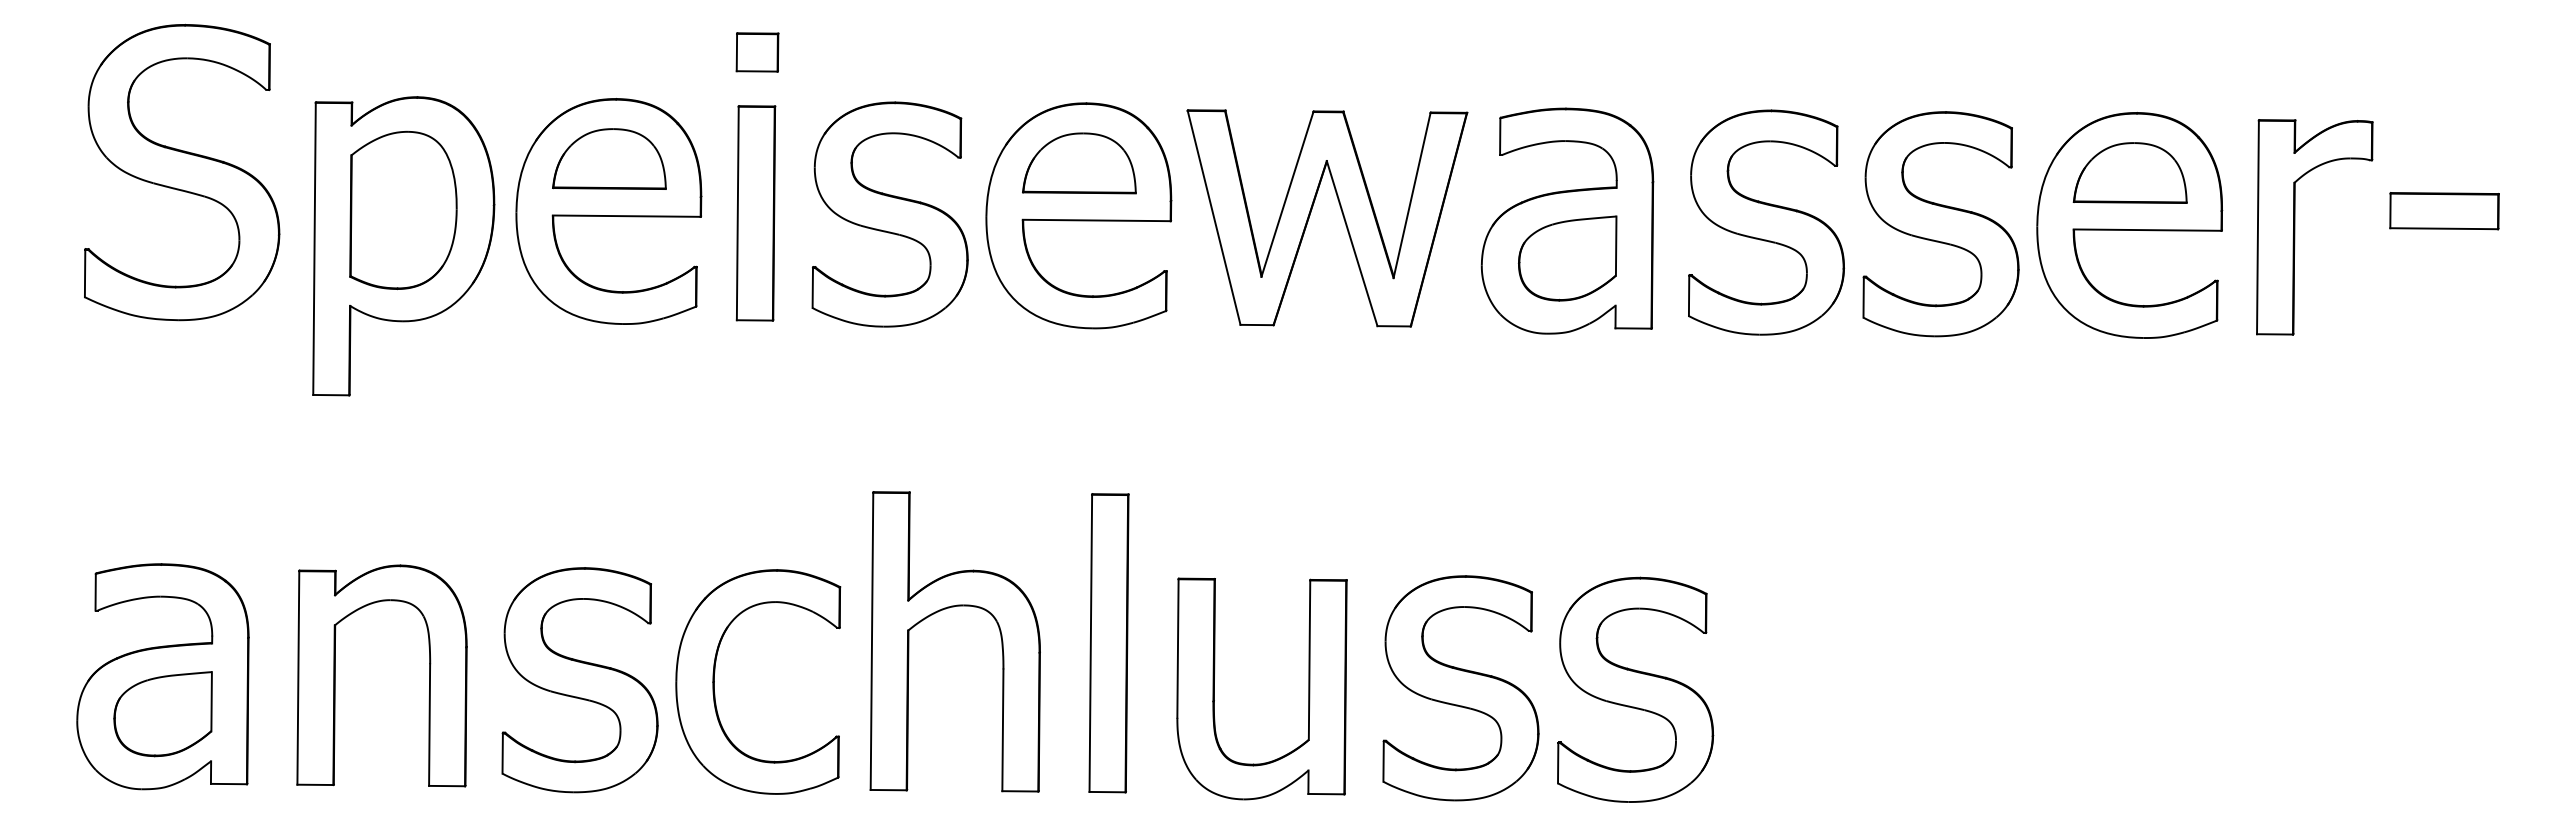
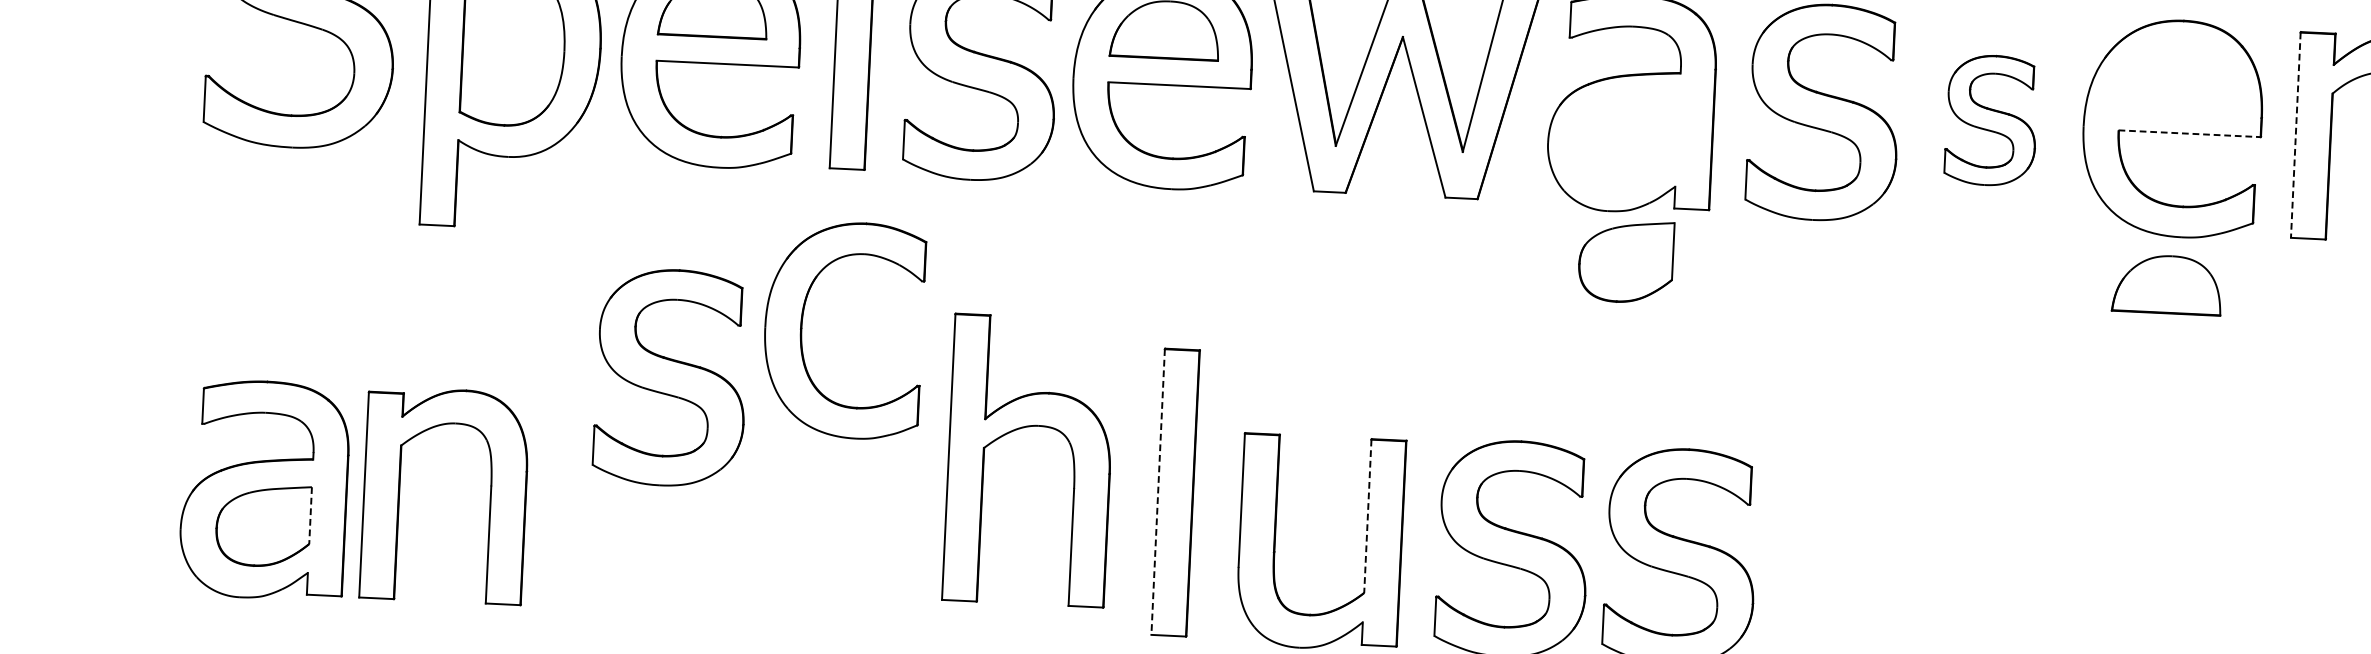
part: (2129, 172) -> (2166, 284), moved
part: (1940, 224) -> (1990, 120), size x0.6
line: (2257, 227) -> (2295, 135), solid -> dashed
line: (2147, 230) -> (2189, 134), solid -> dashed
part: (1567, 258) -> (1626, 261), moved
part: (943, 610) -> (1018, 430), moved
line: (1090, 643) -> (1157, 492), solid -> dashed
line: (1309, 660) -> (1367, 516), solid -> dashed
part: (715, 672) -> (803, 319), moved
part: (335, 675) -> (399, 493), moved
part: (579, 680) -> (670, 378), moved
line: (211, 701) -> (310, 515), solid -> dashed

